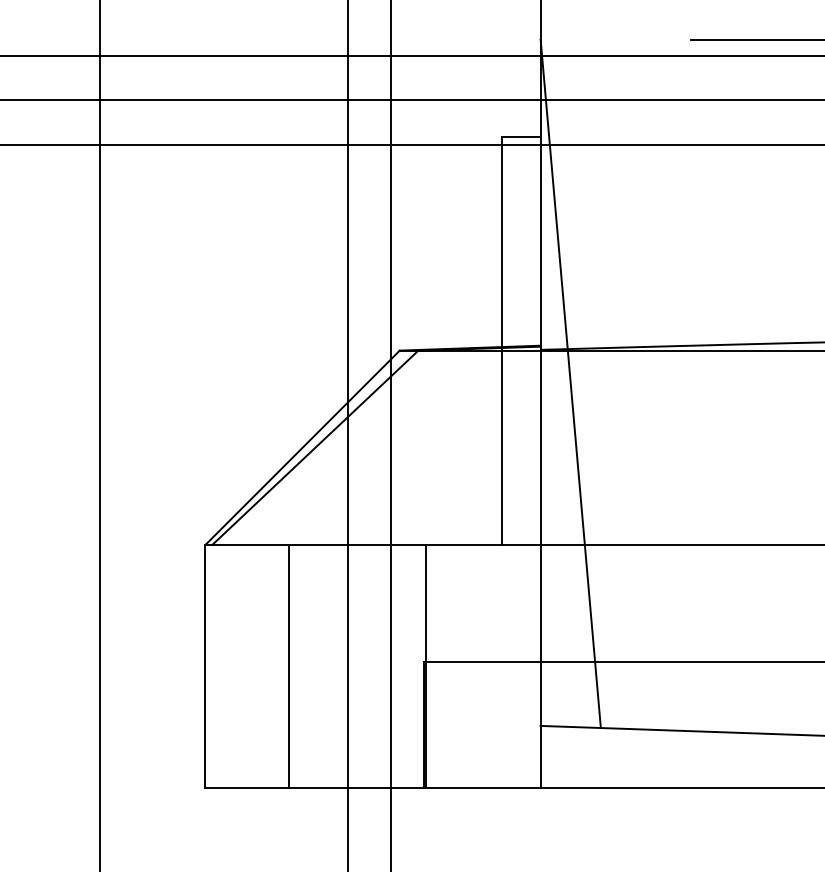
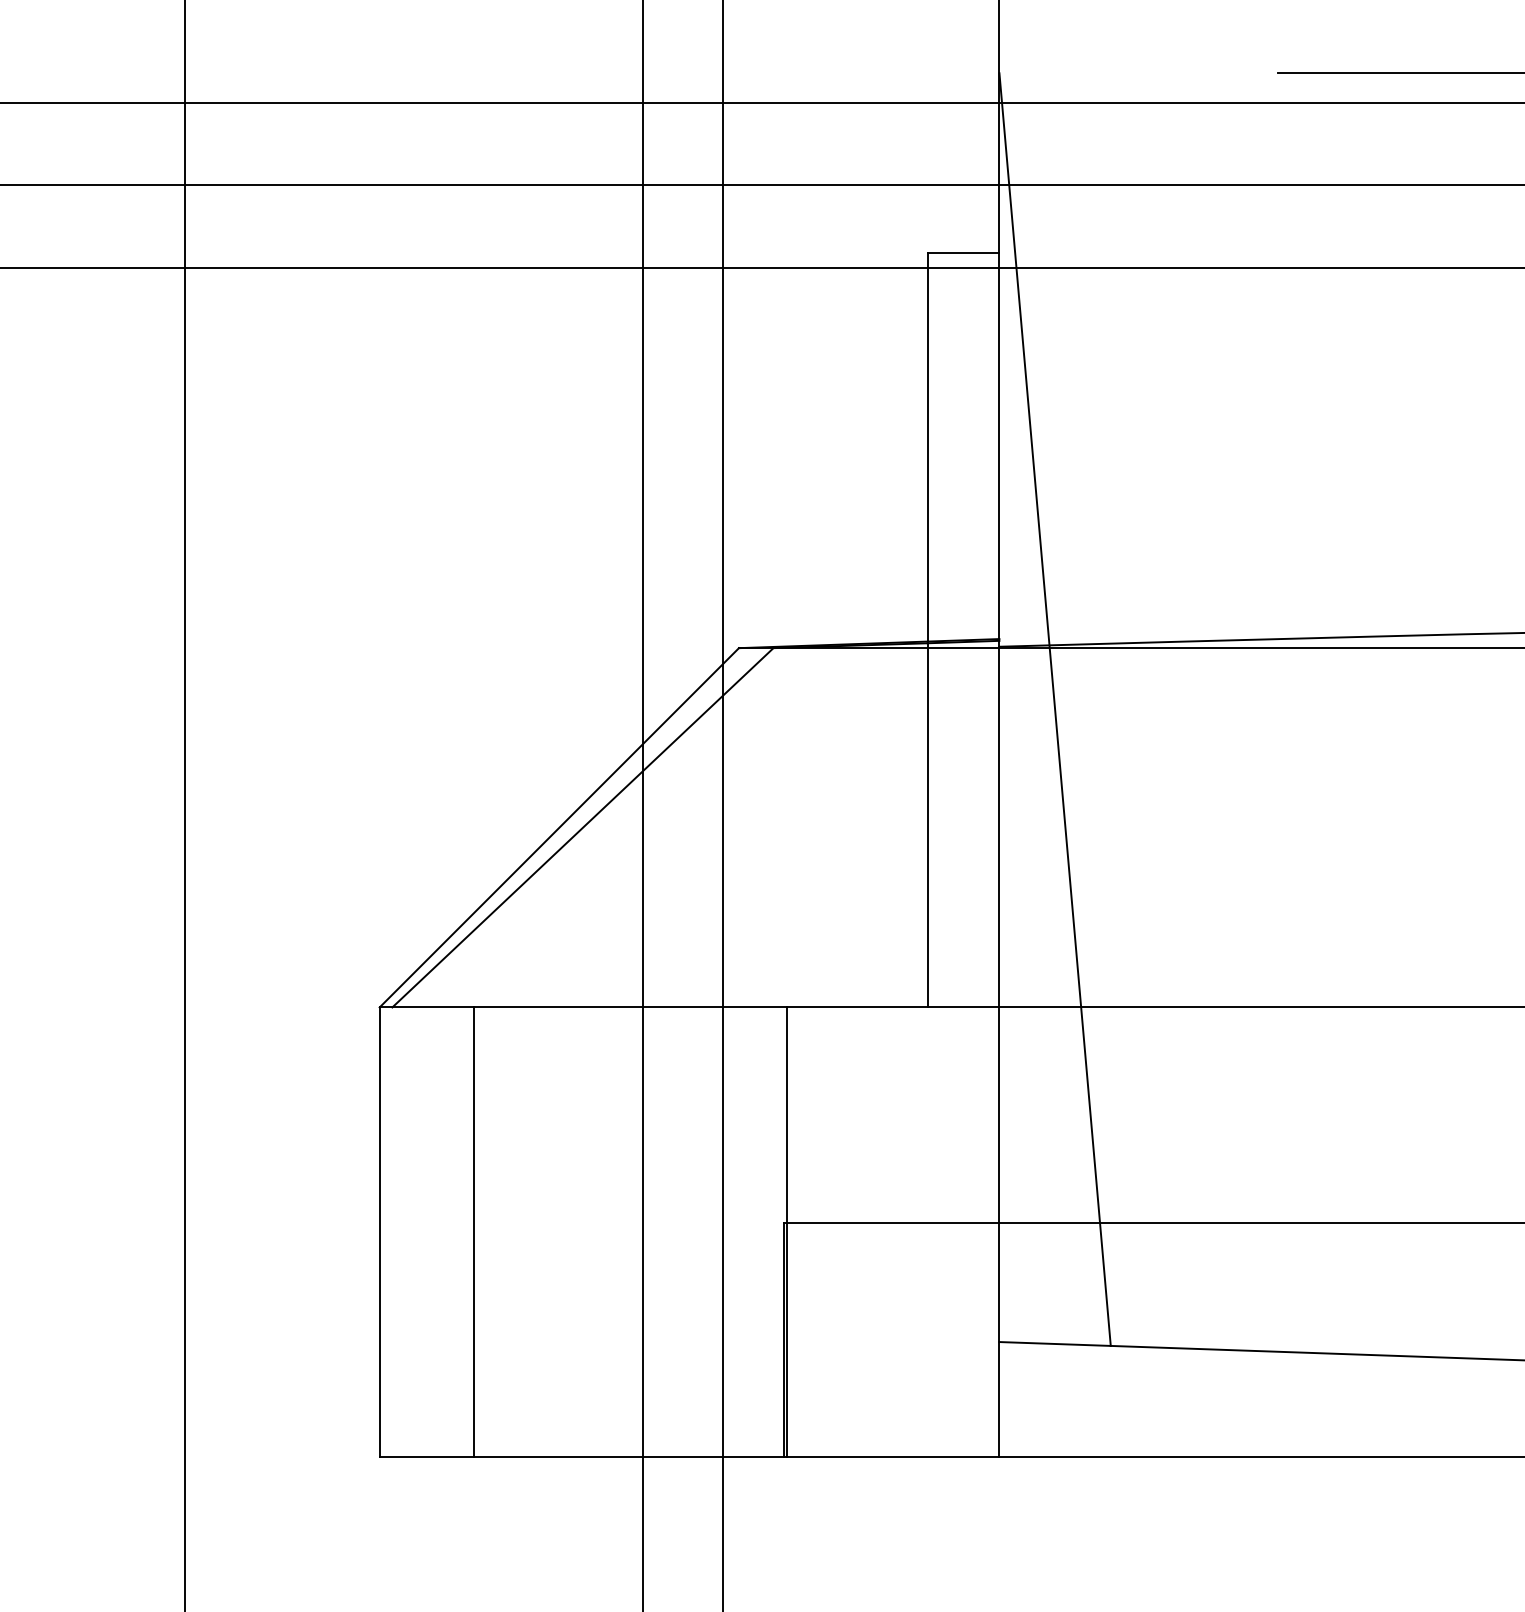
line: (289, 665) -> (474, 1230), moved

